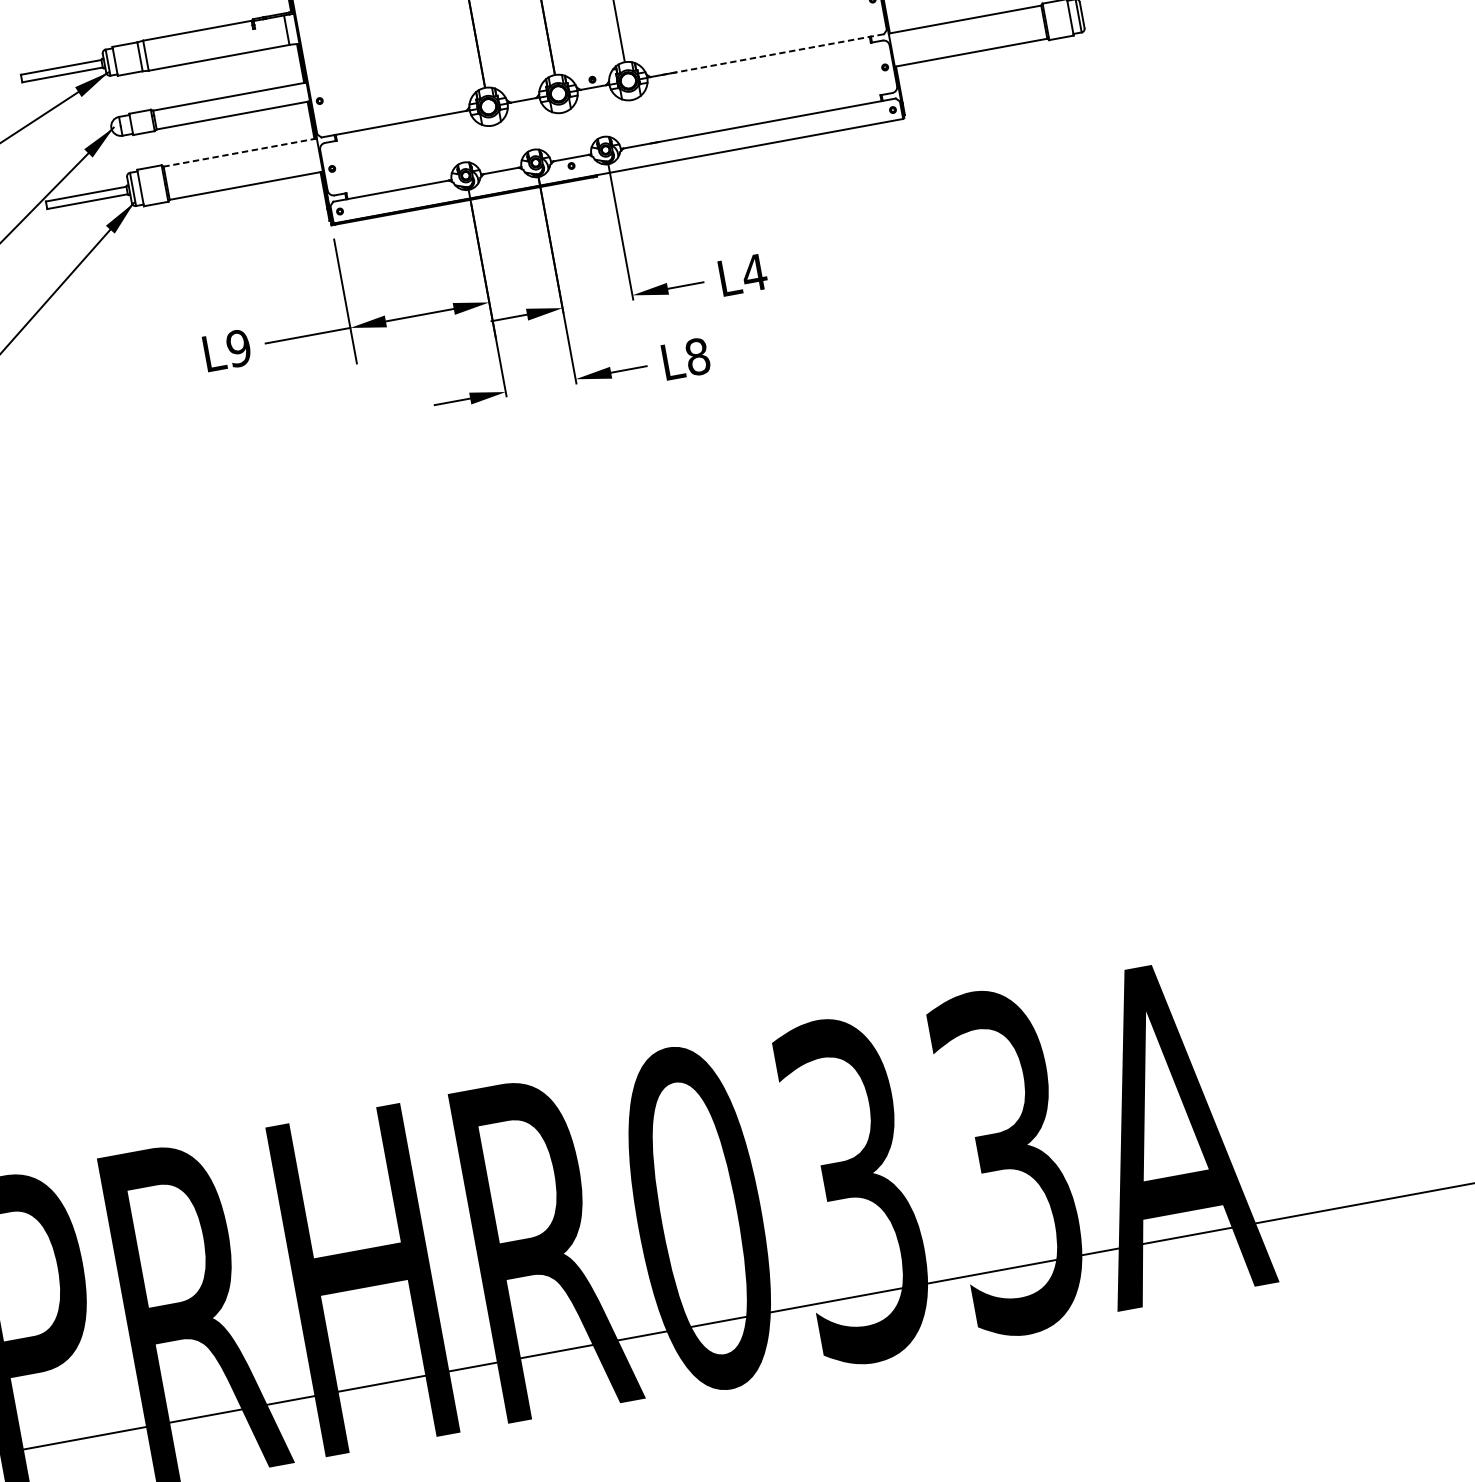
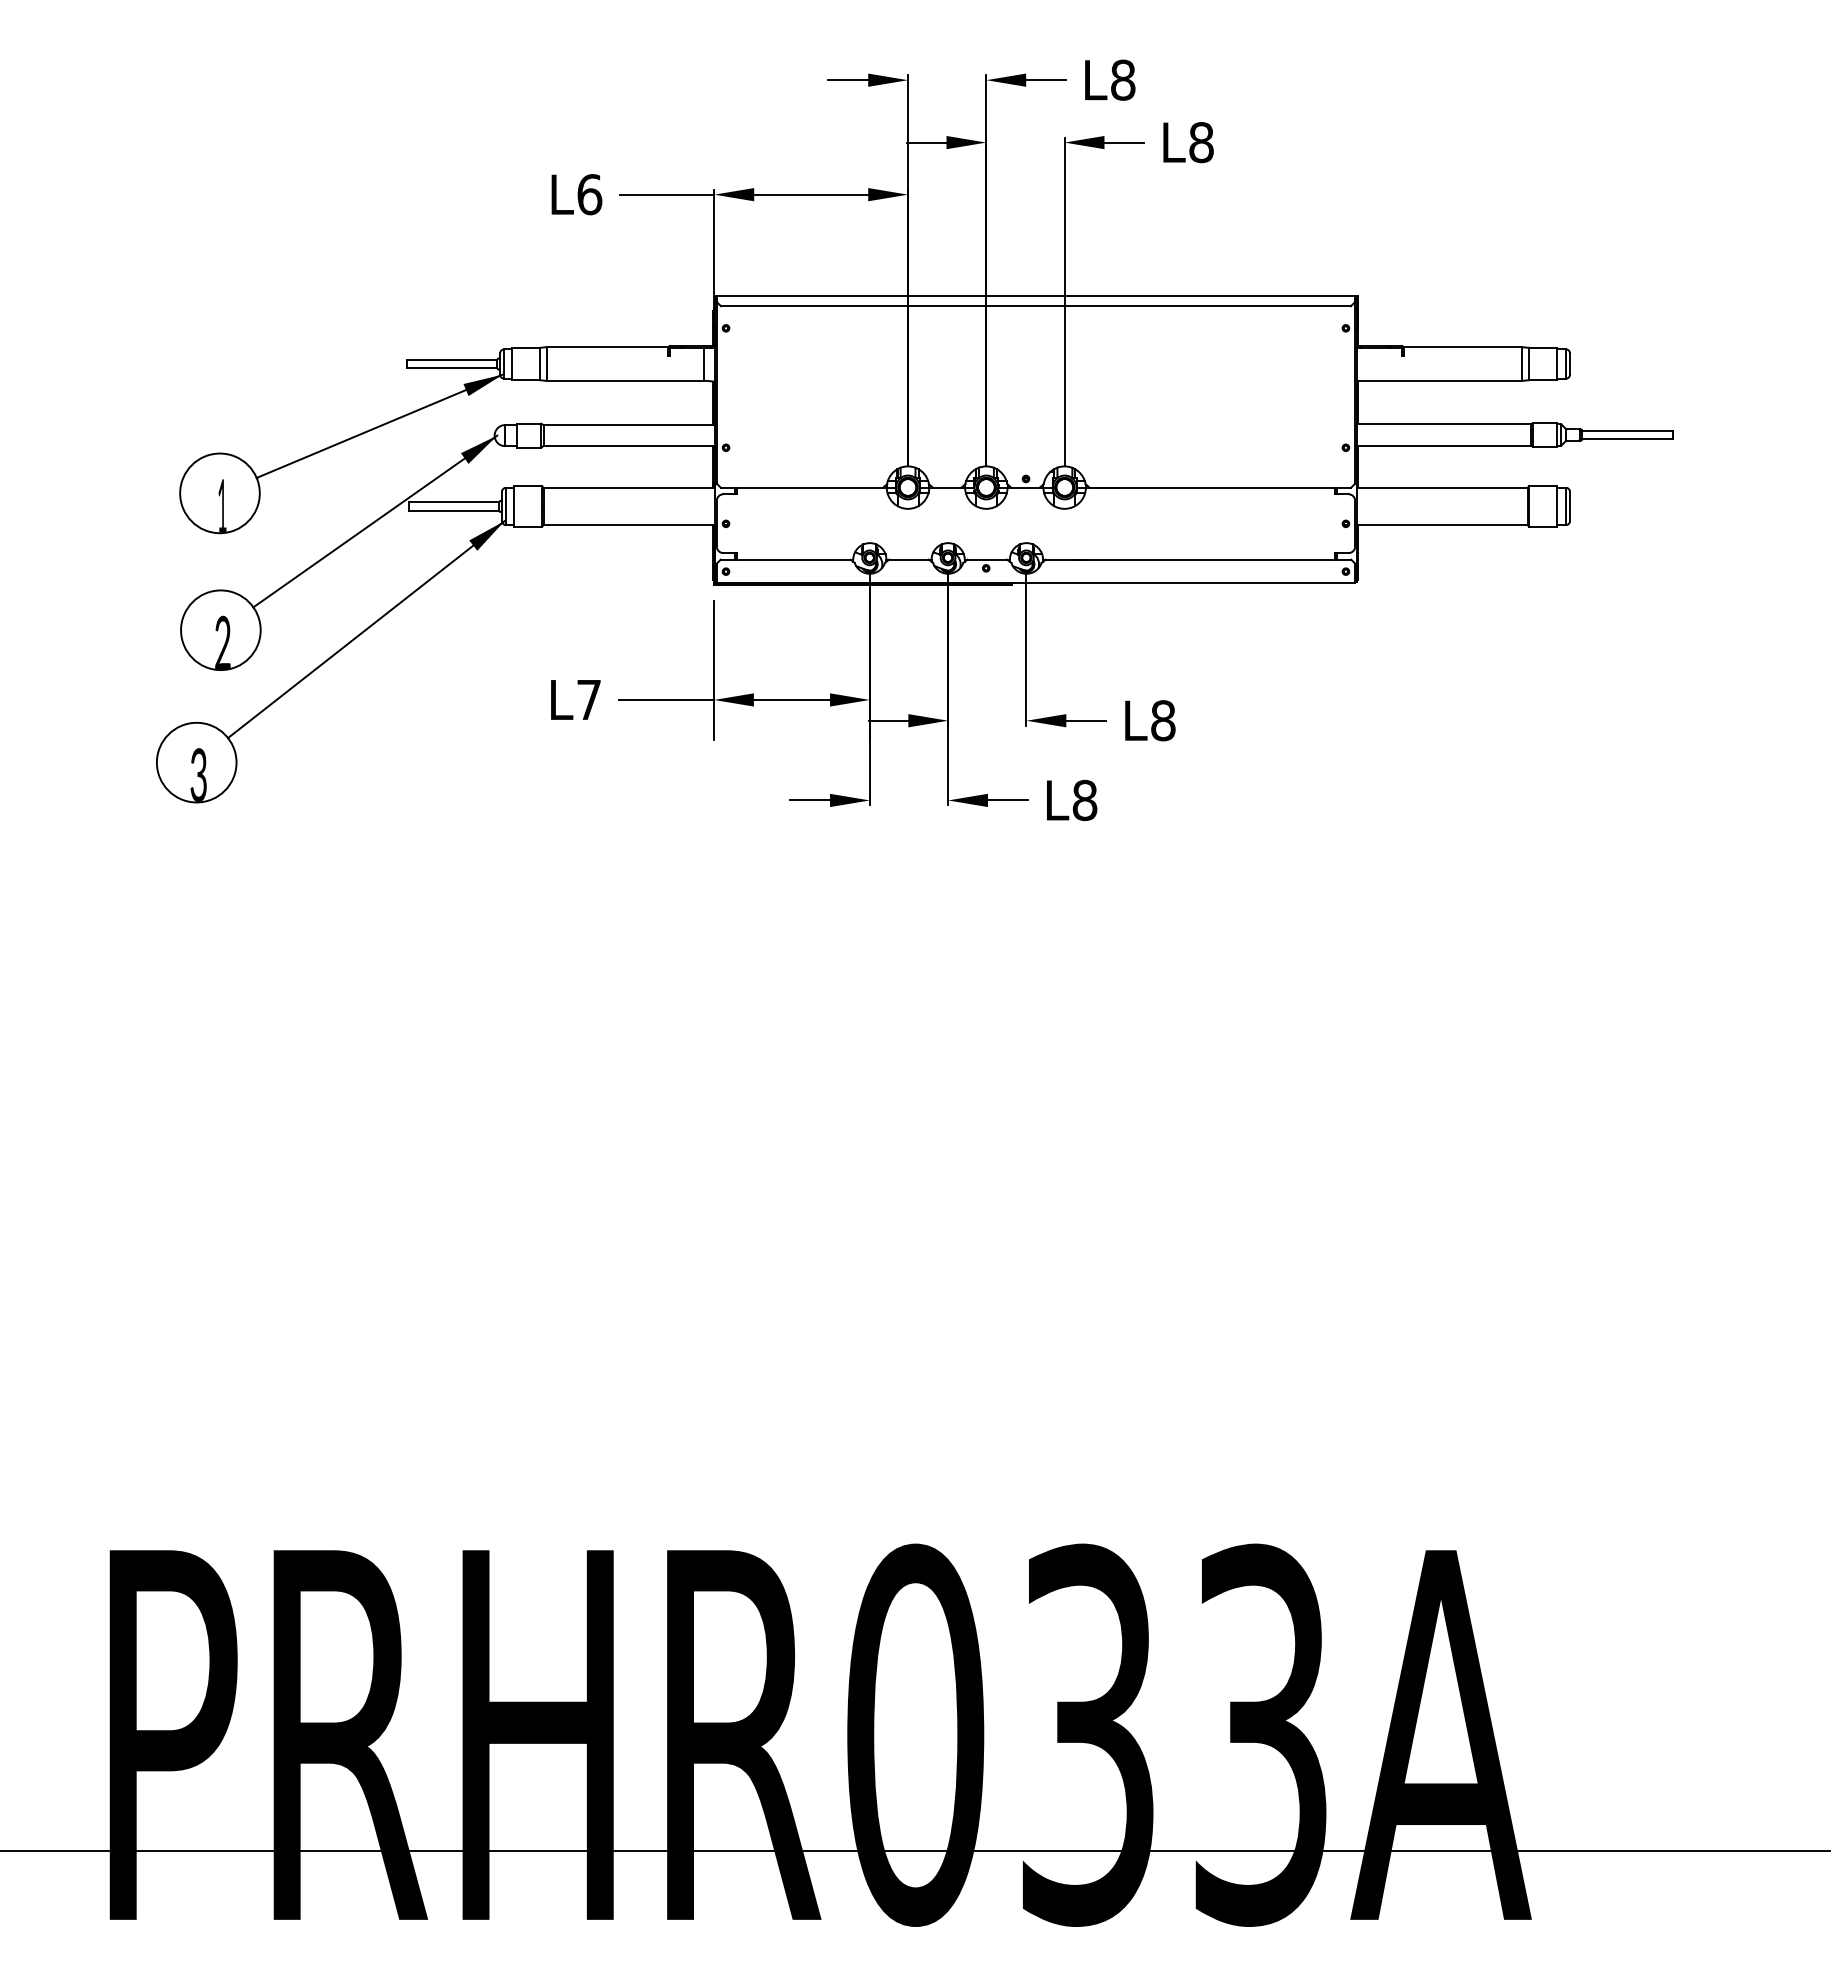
line: (772, 54) -> (1226, 487), dashed -> solid
line: (240, 152) -> (629, 487), dashed -> solid
text: (754, 272) -> (1163, 720), L4 -> L8
text: (238, 348) -> (588, 699), L9 -> L7

